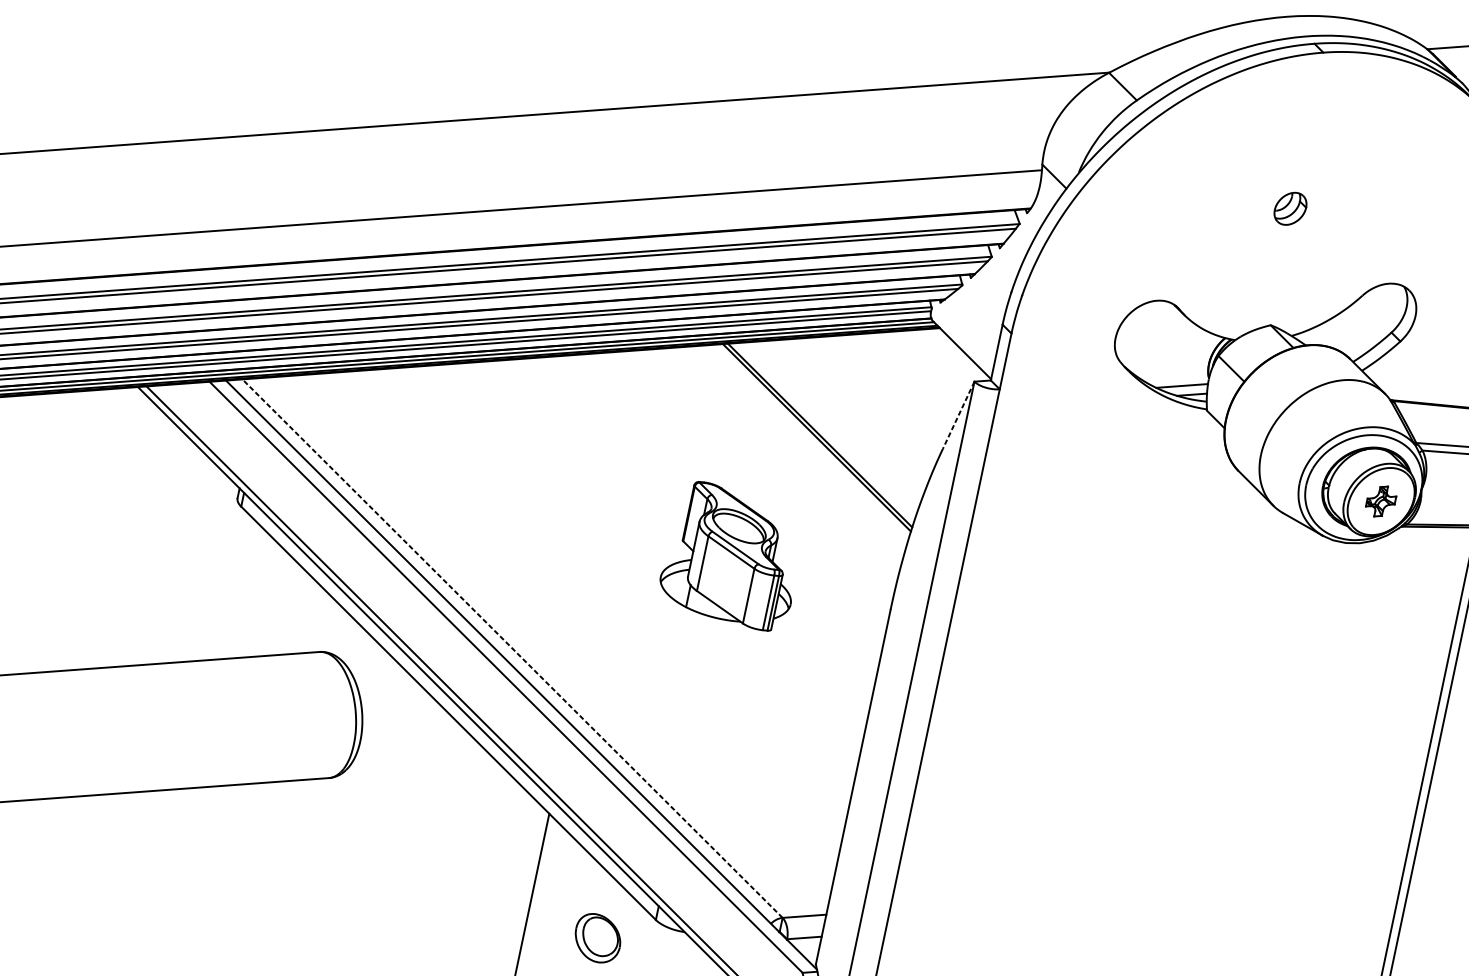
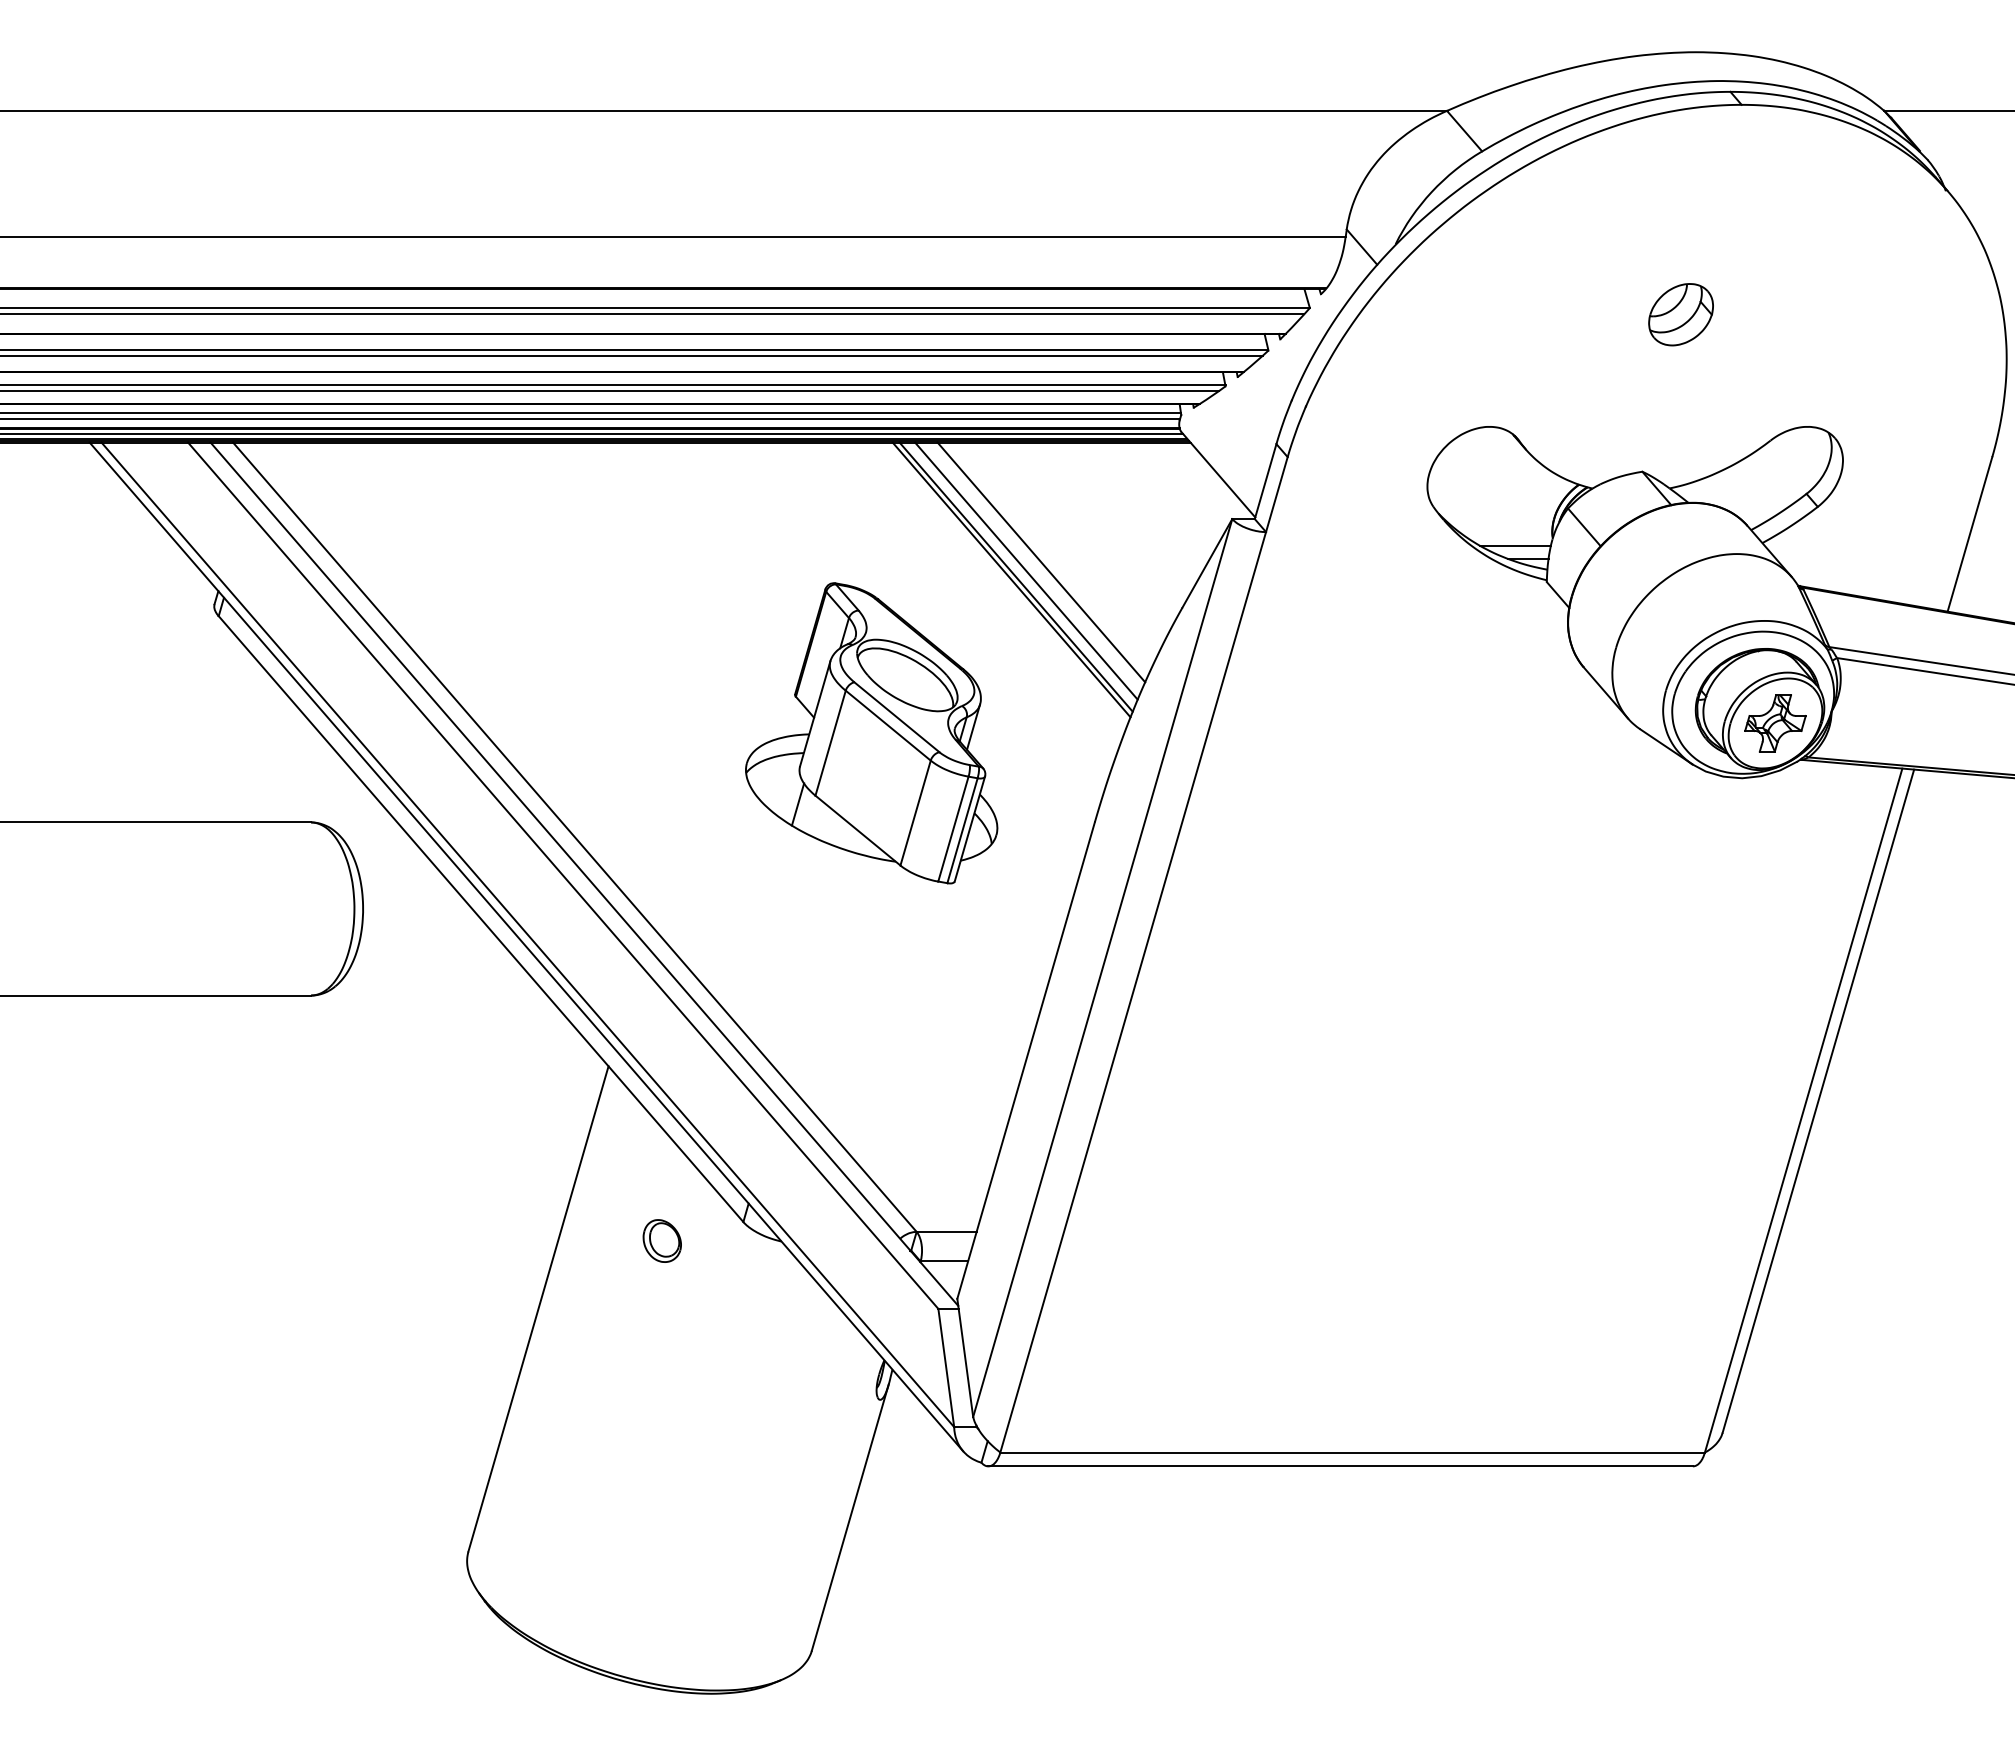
part: (1290, 208) -> (1680, 314), size x1.43
line: (958, 415) -> (1207, 563), dashed -> solid
line: (837, 423) -> (1041, 562), added
line: (827, 430) -> (1026, 570), added
part: (1381, 501) -> (1775, 723), size x1.43
part: (723, 557) -> (871, 733), size x1.43
line: (512, 648) -> (574, 836), dashed -> solid
part: (597, 937) -> (661, 1240), size x0.62

